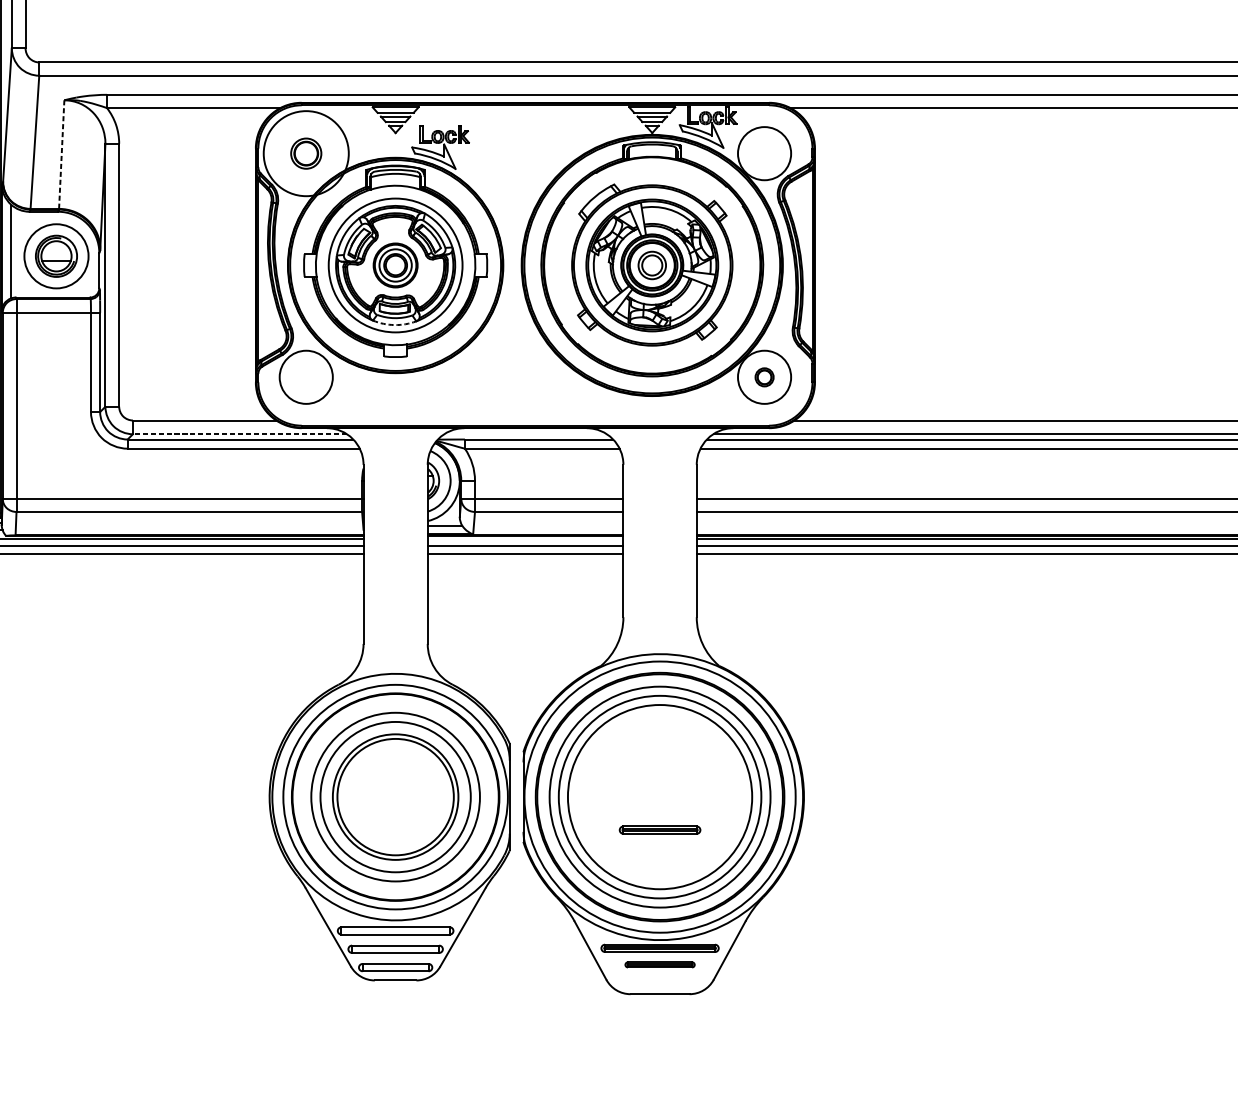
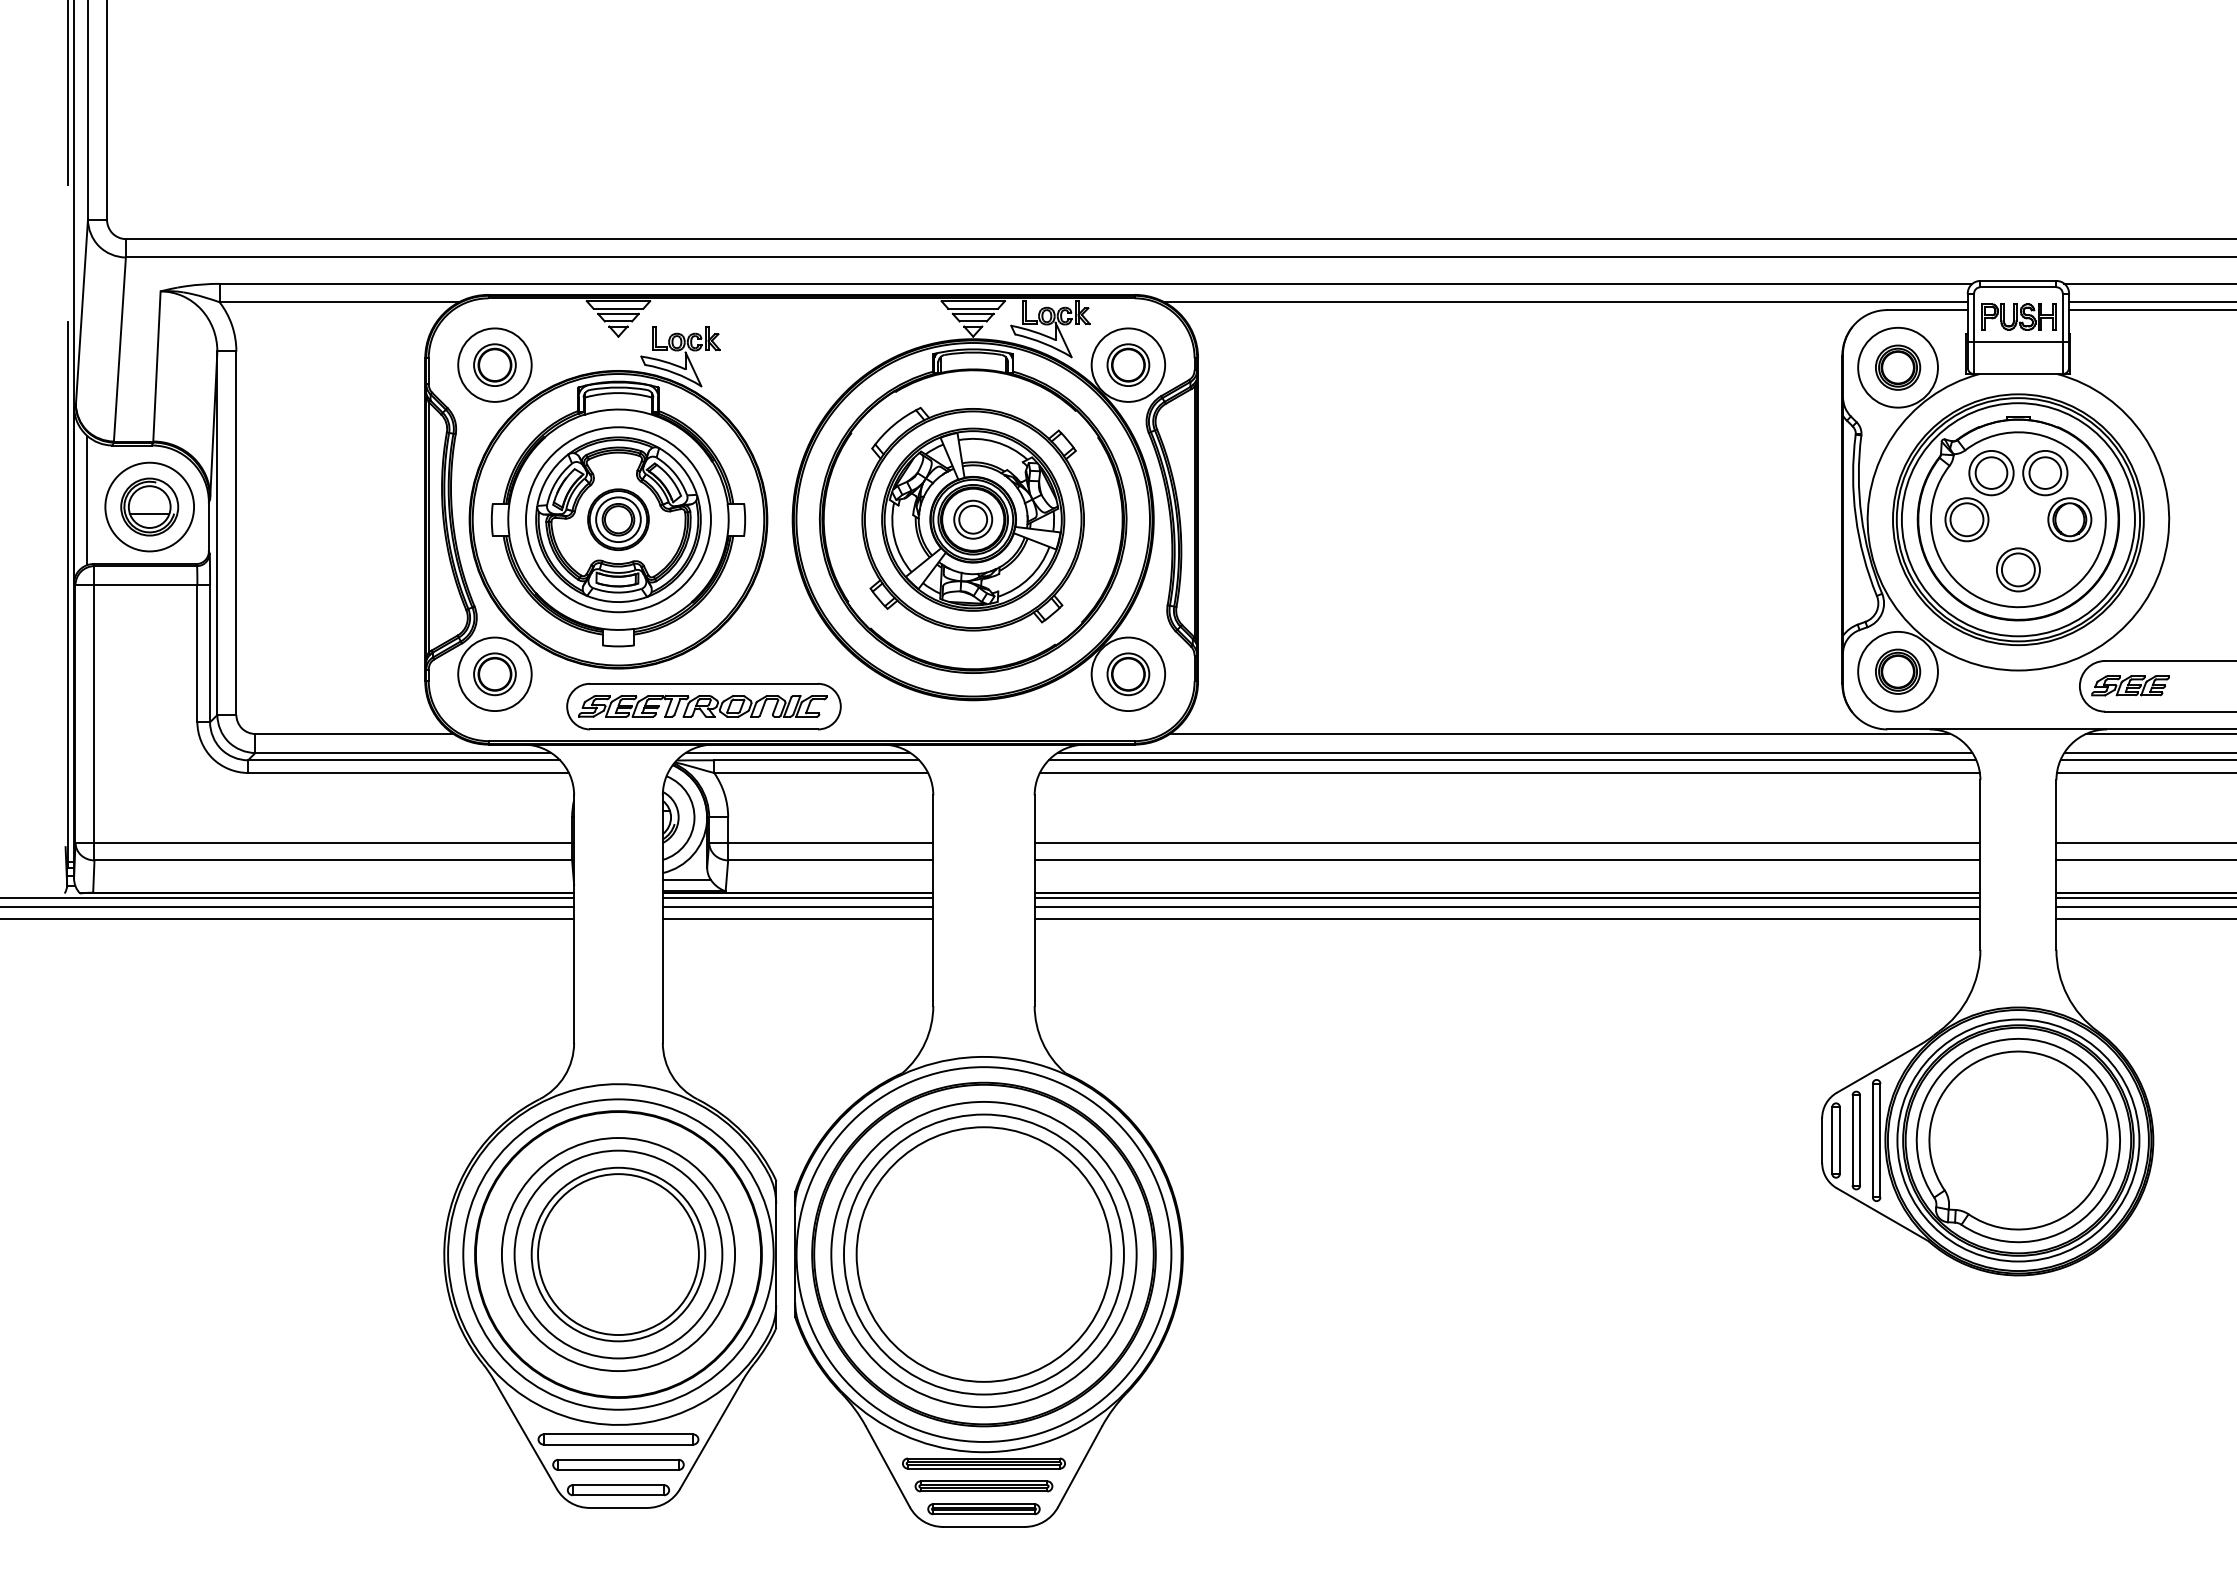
circle: (305, 153) -> (494, 364), size x0.62
part: (764, 153) -> (1128, 364), added
line: (61, 154) -> (156, 366), dashed -> solid
arc: (394, 325) -> (617, 602), dashed -> solid
part: (305, 377) -> (494, 674), added
part: (764, 377) -> (1128, 674), size x1.67
part: (457, 400) -> (703, 706), added
line: (240, 434) -> (403, 753), dashed -> solid
line: (525, 434) -> (797, 753), added
line: (525, 538) -> (797, 897), added
part: (659, 830) -> (983, 1509), moved
part: (659, 964) -> (983, 1486), size x1.43

